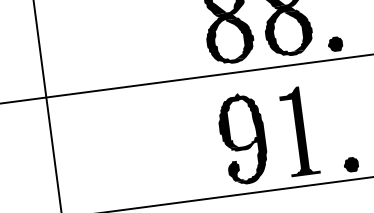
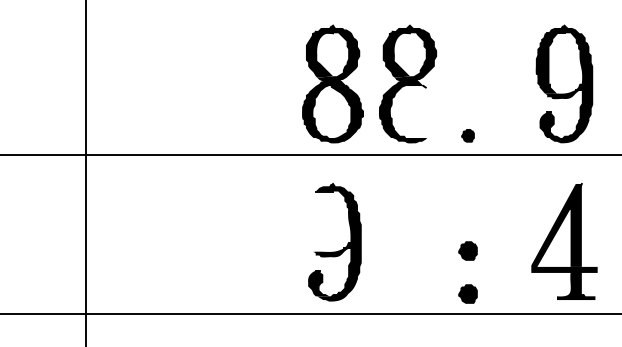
fill: (299, 31) -> (423, 112), removed
part: (335, 44) -> (467, 135), size x0.7
fill: (230, 124) -> (318, 221), removed
part: (299, 130) -> (406, 241), removed
part: (346, 131) -> (467, 250), added

